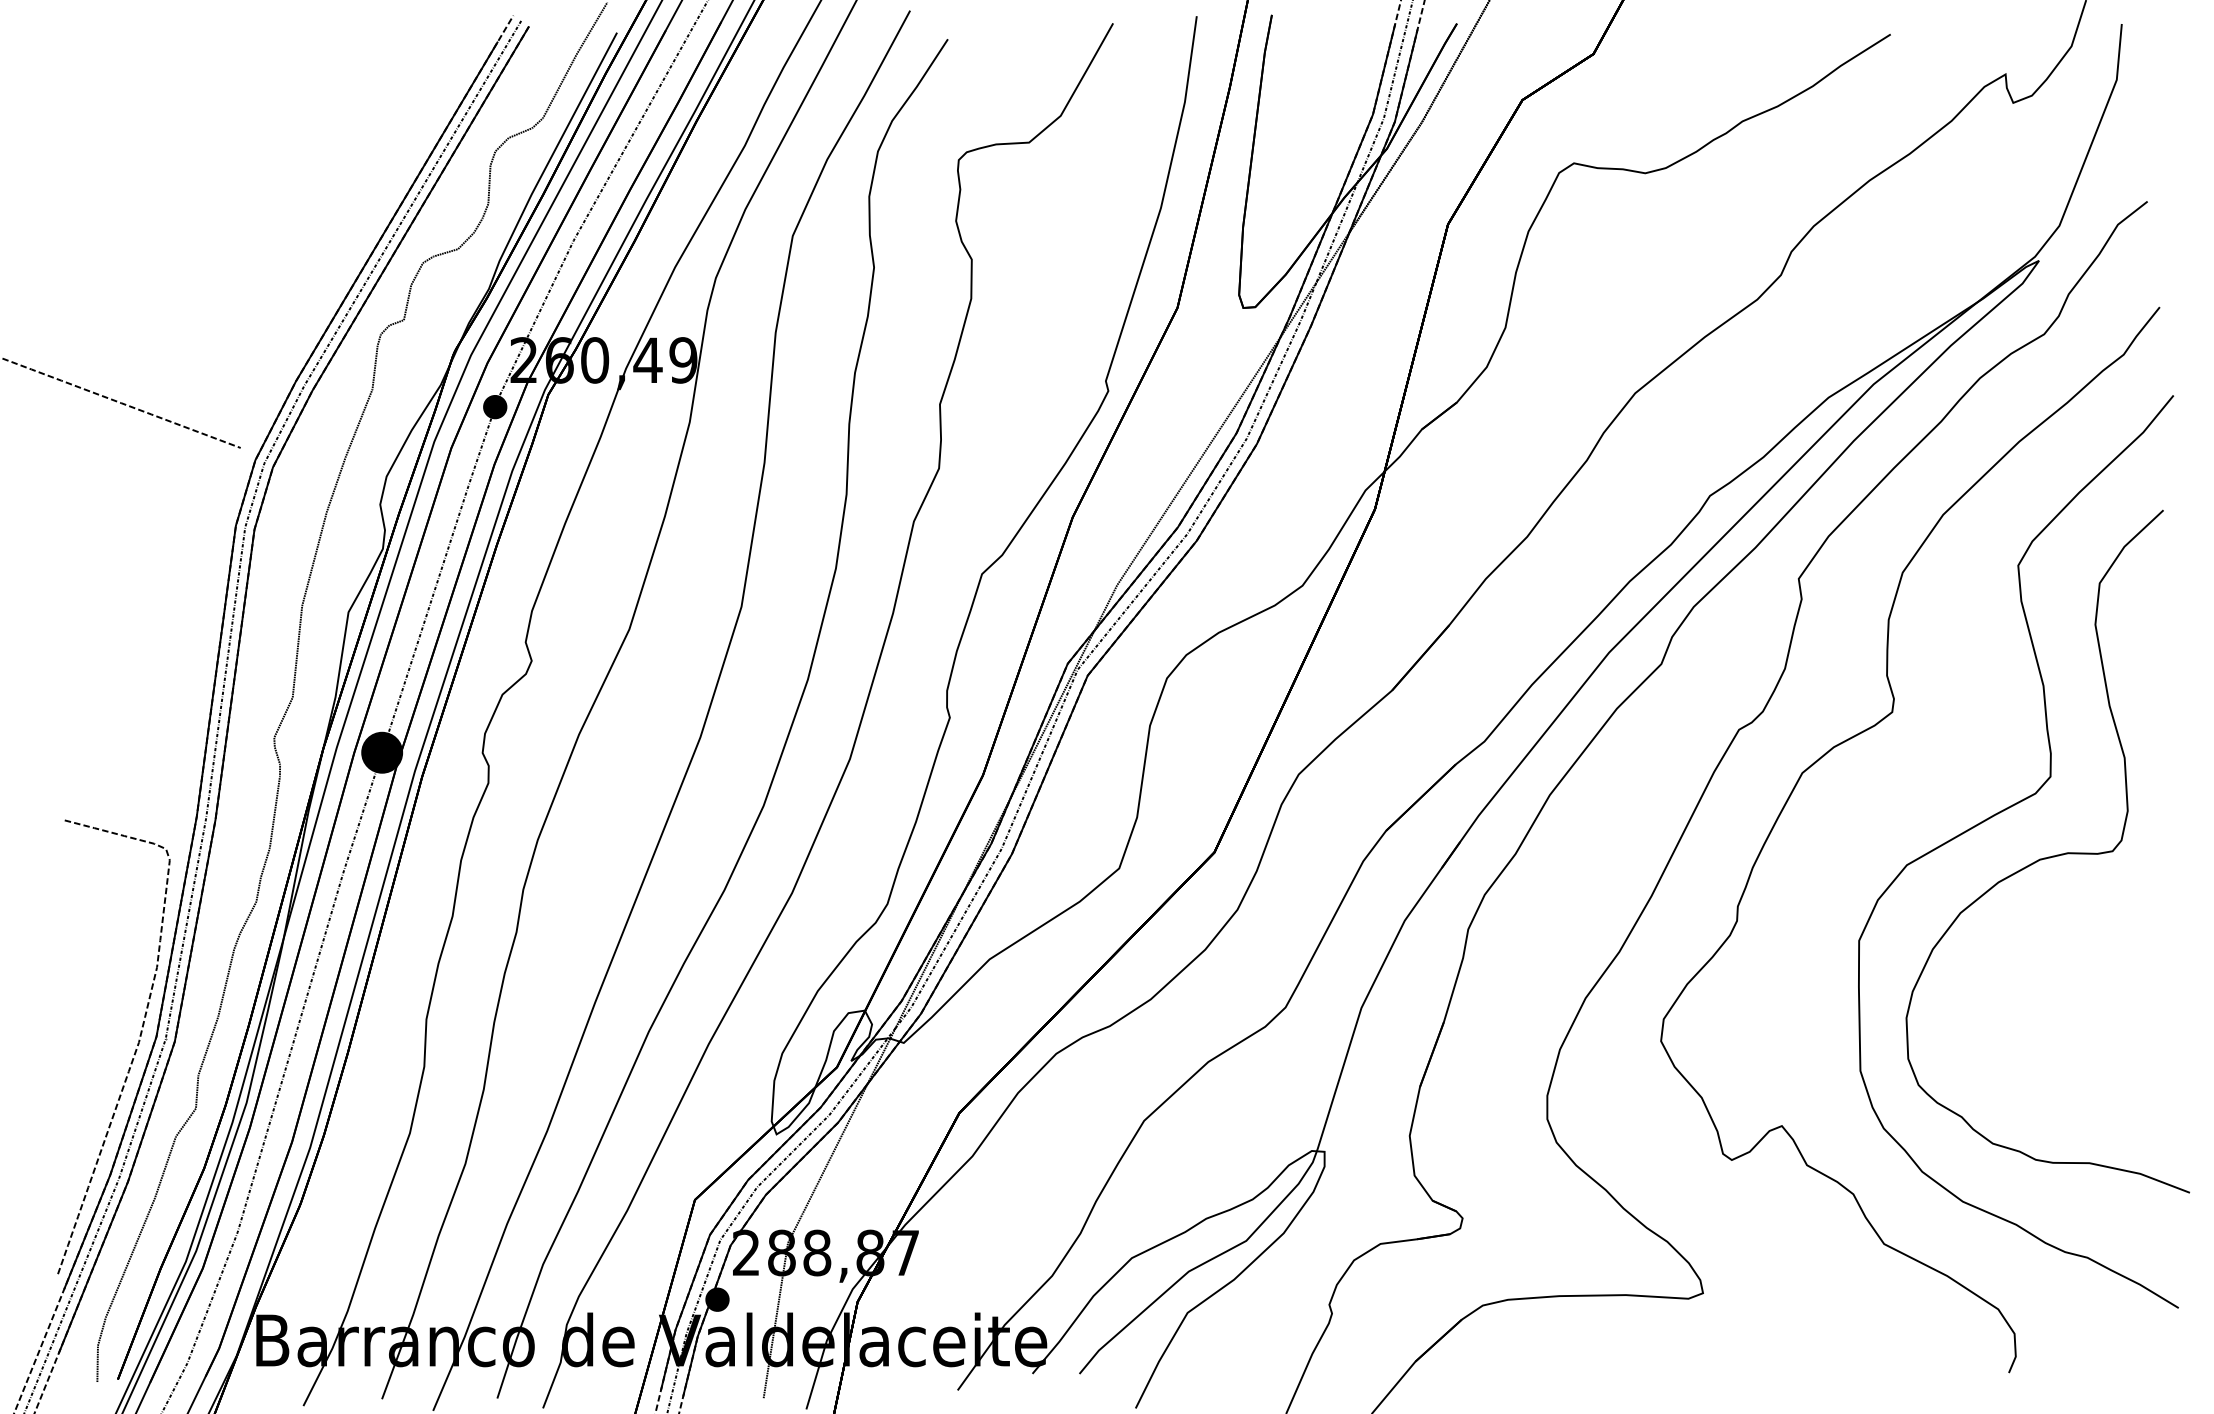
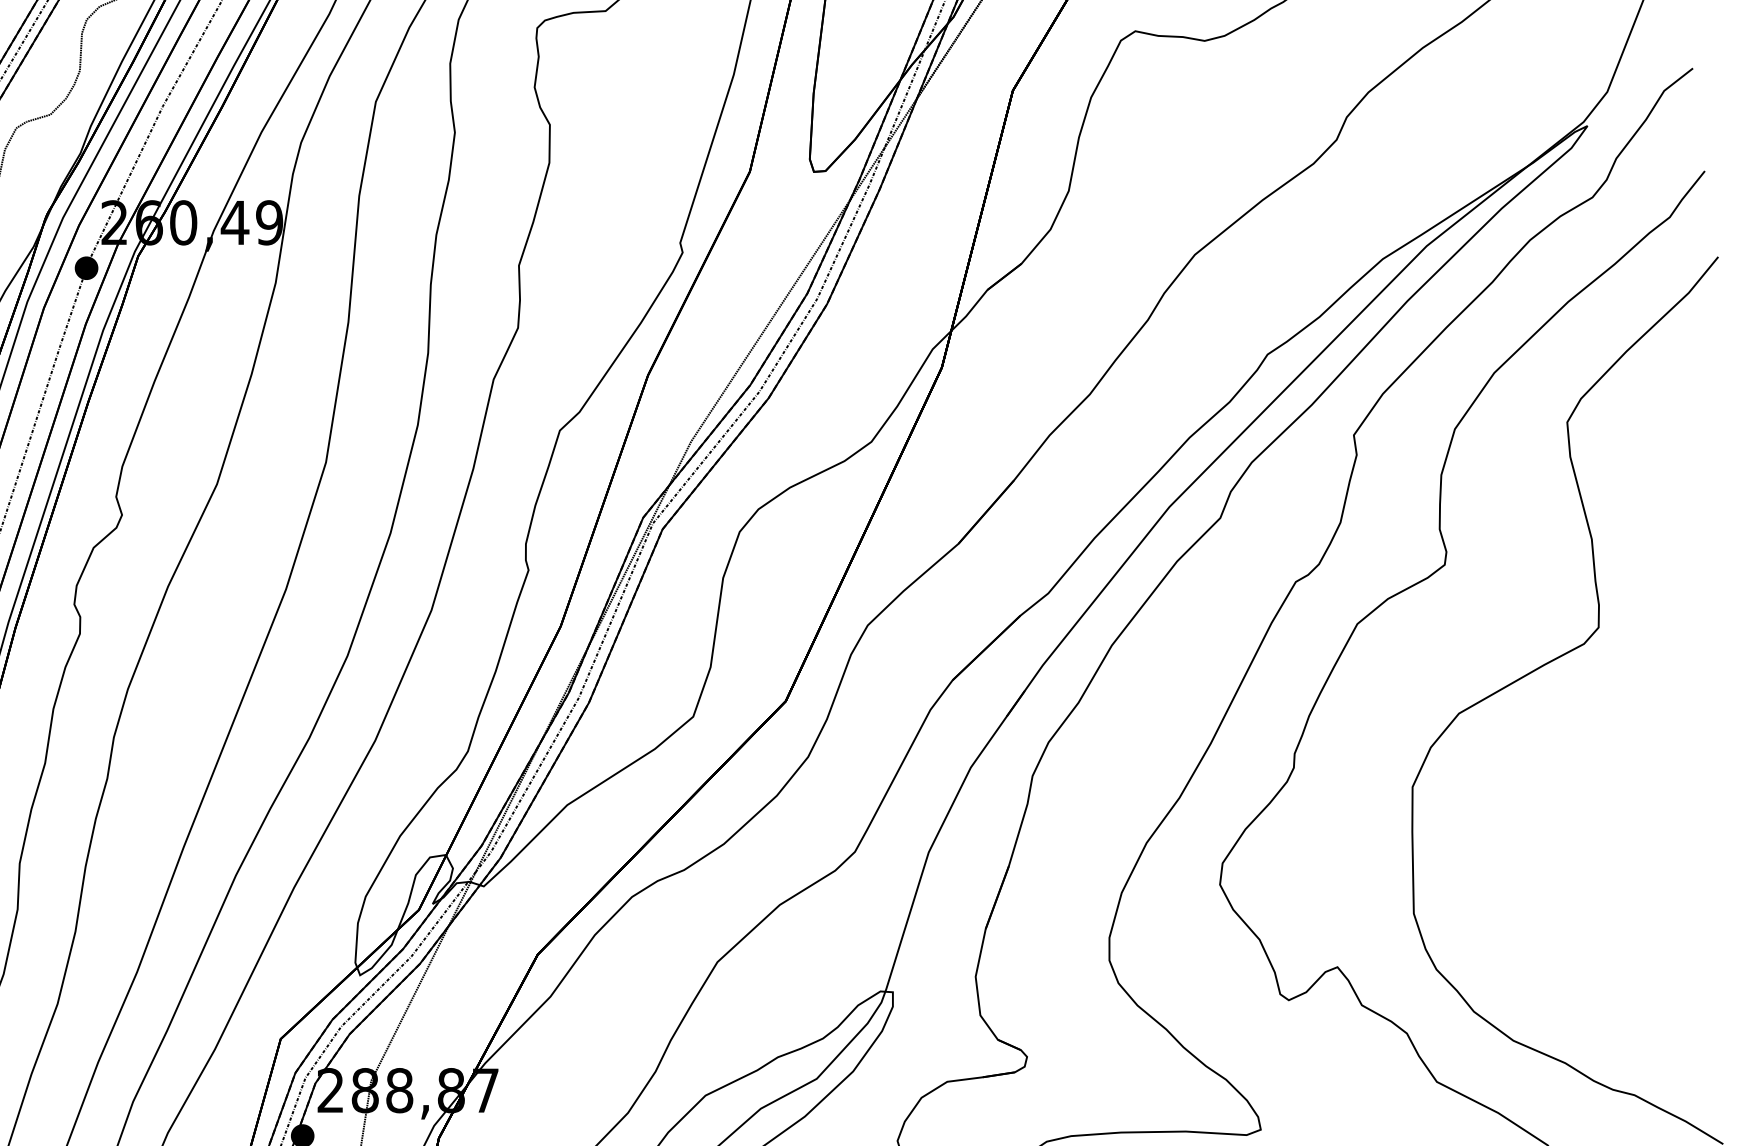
part: (2047, 851) -> (1595, 700), removed

